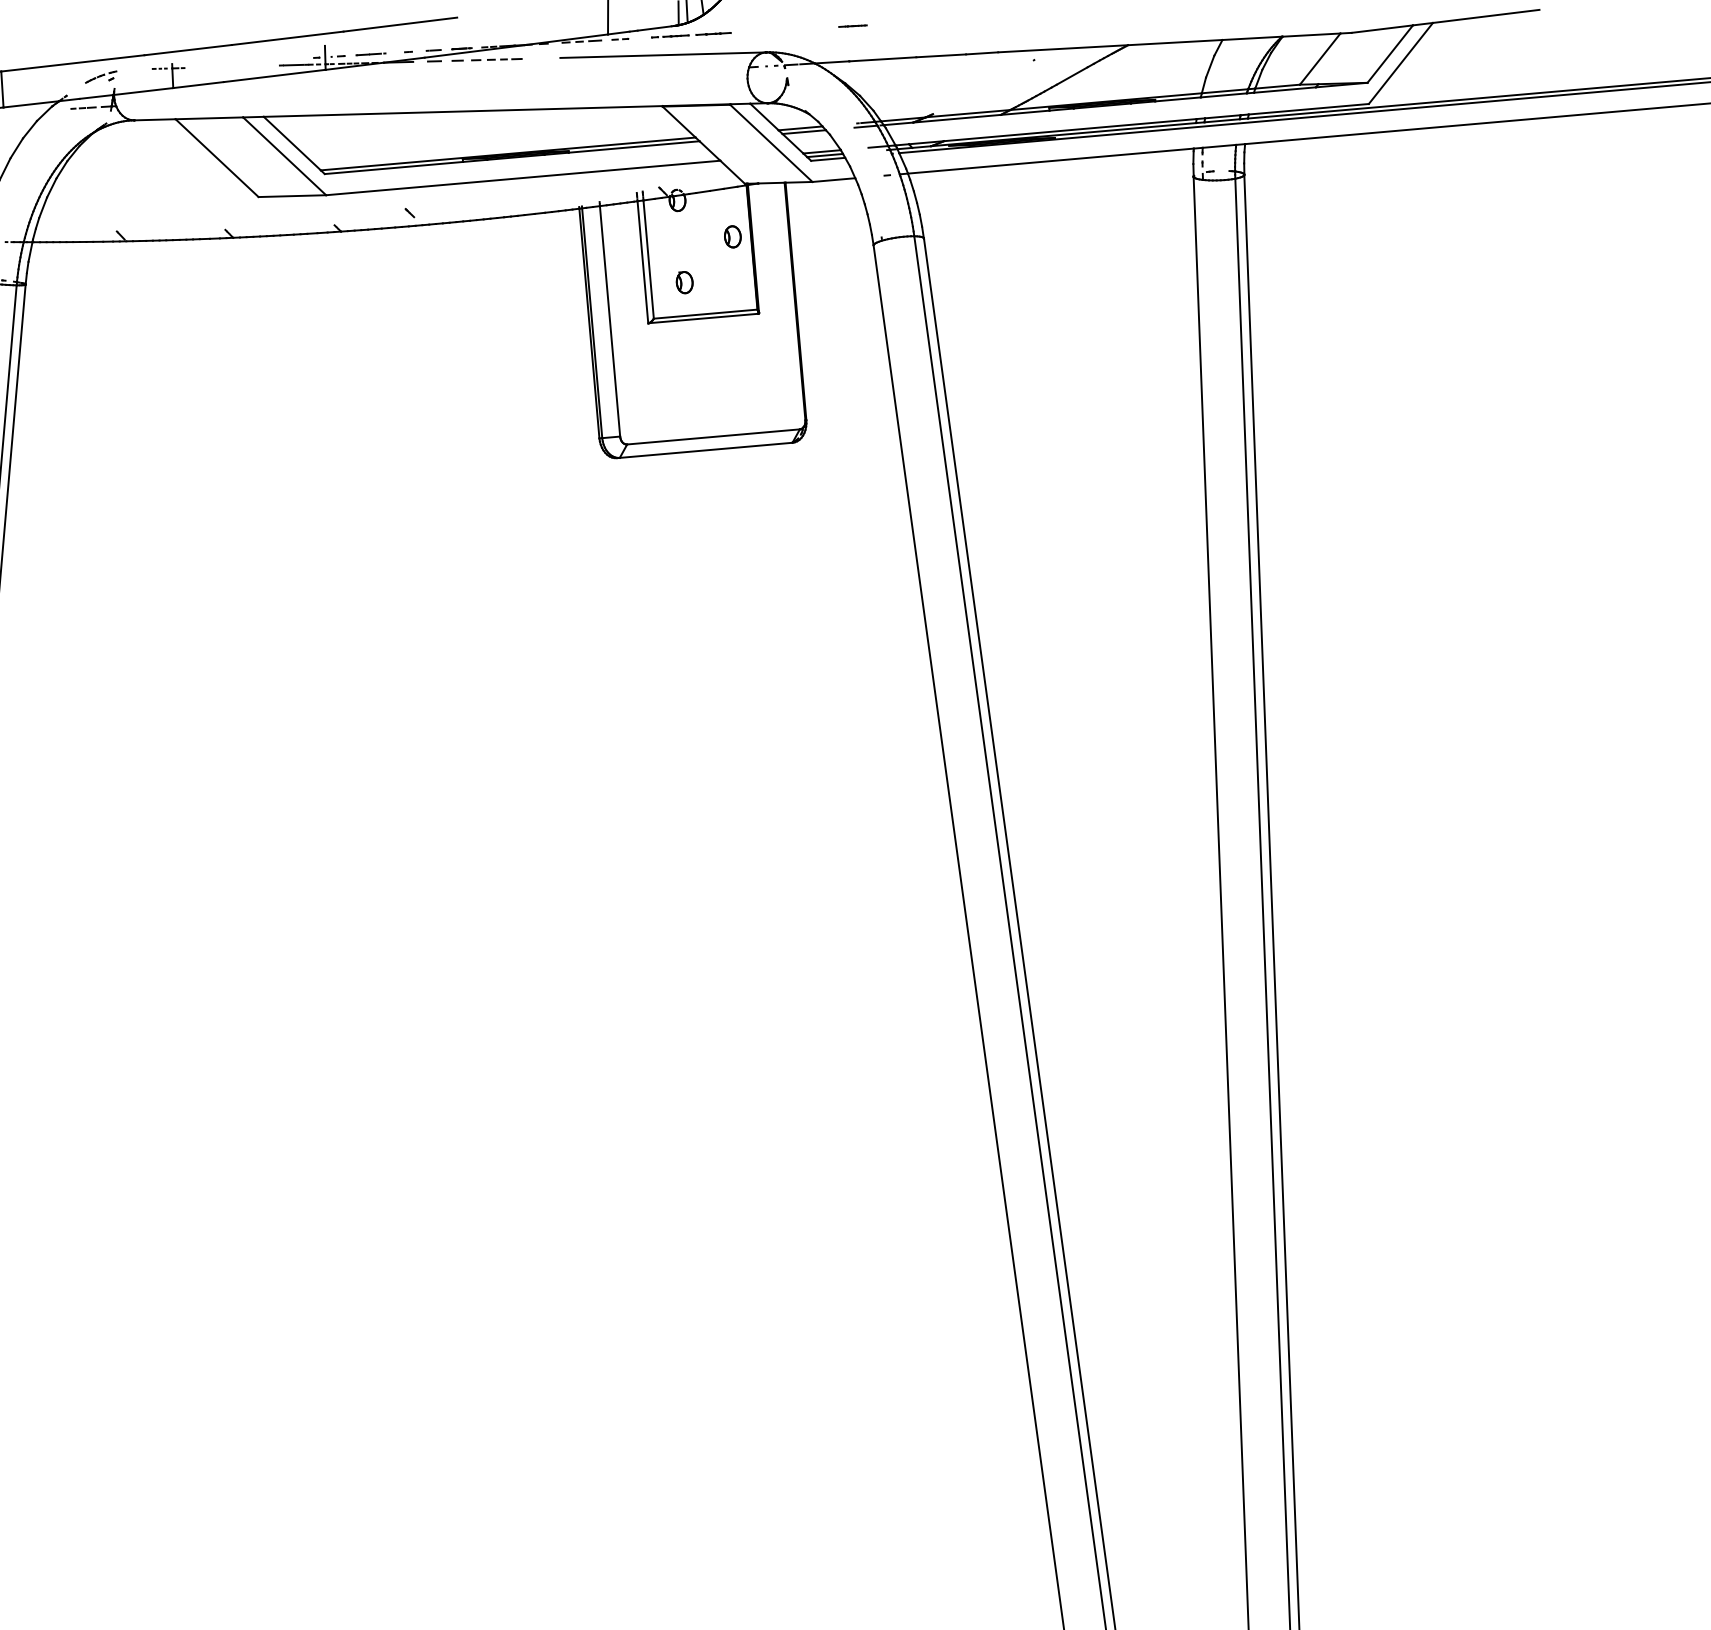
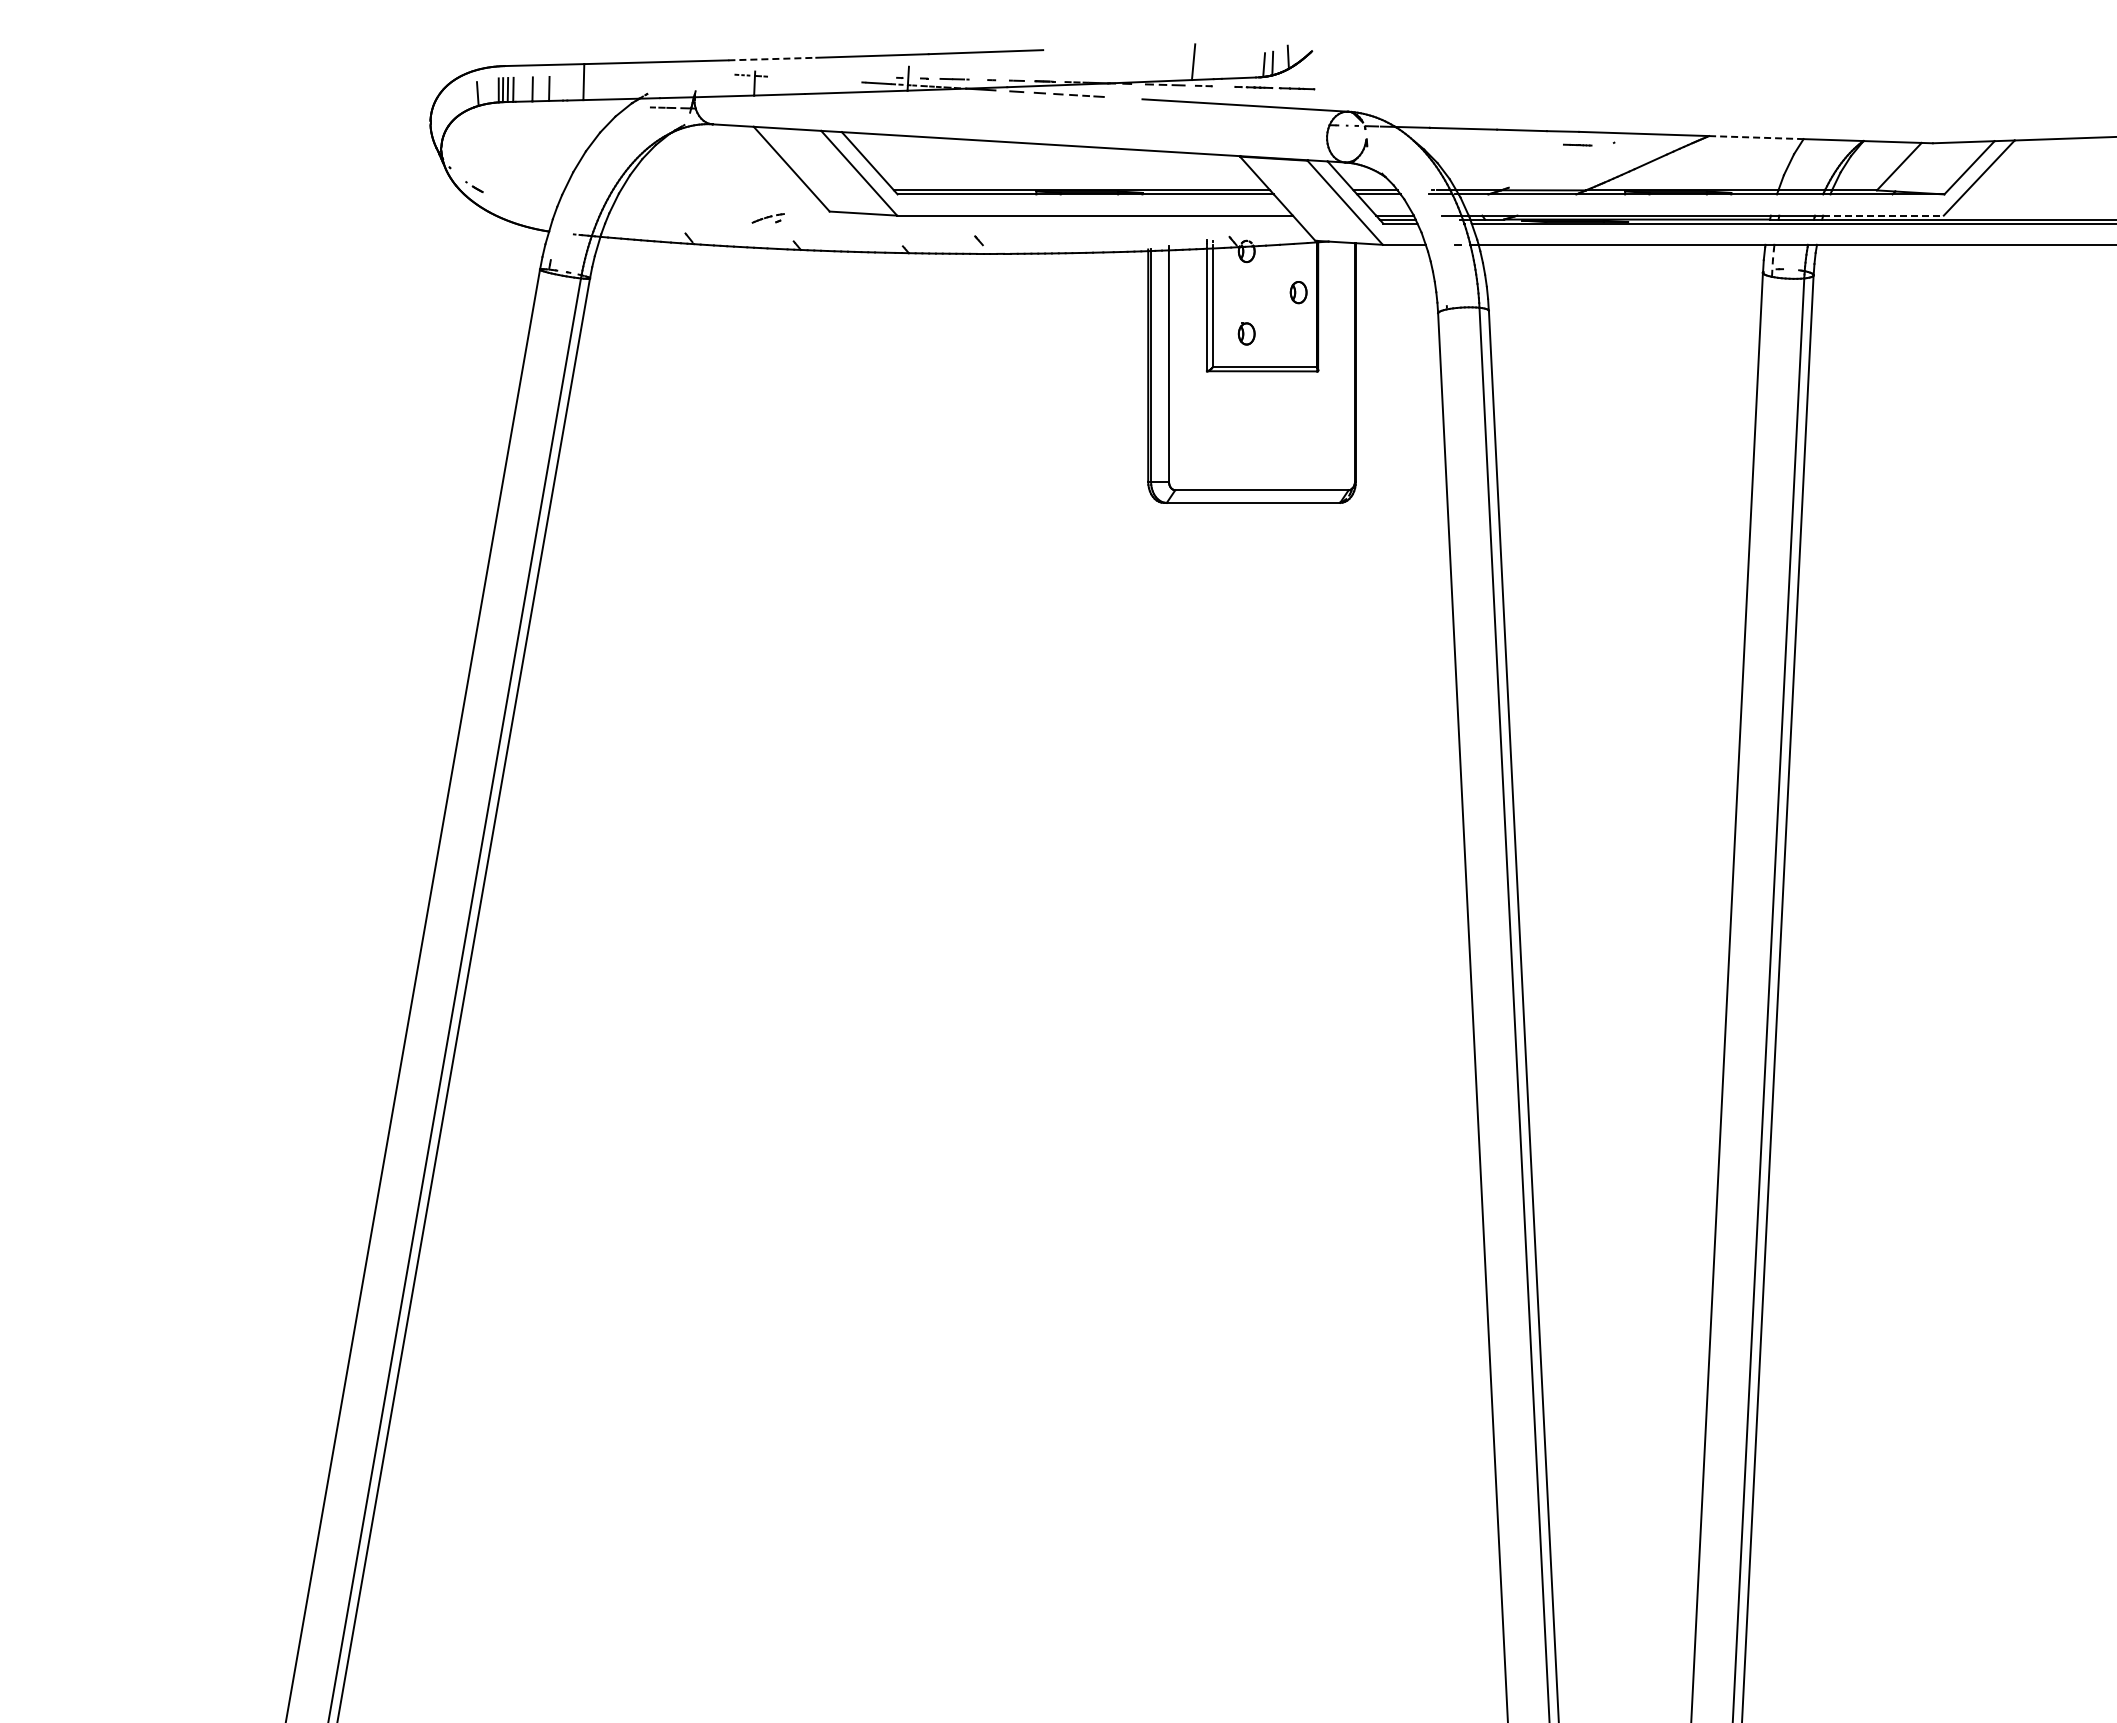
line: (852, 25) -> (1577, 144), moved
line: (1175, 42) -> (1756, 137), solid -> dashed
line: (188, 50) -> (772, 59), solid -> dashed
part: (100, 77) -> (767, 218), moved
line: (1309, 109) -> (1884, 215), solid -> dashed

